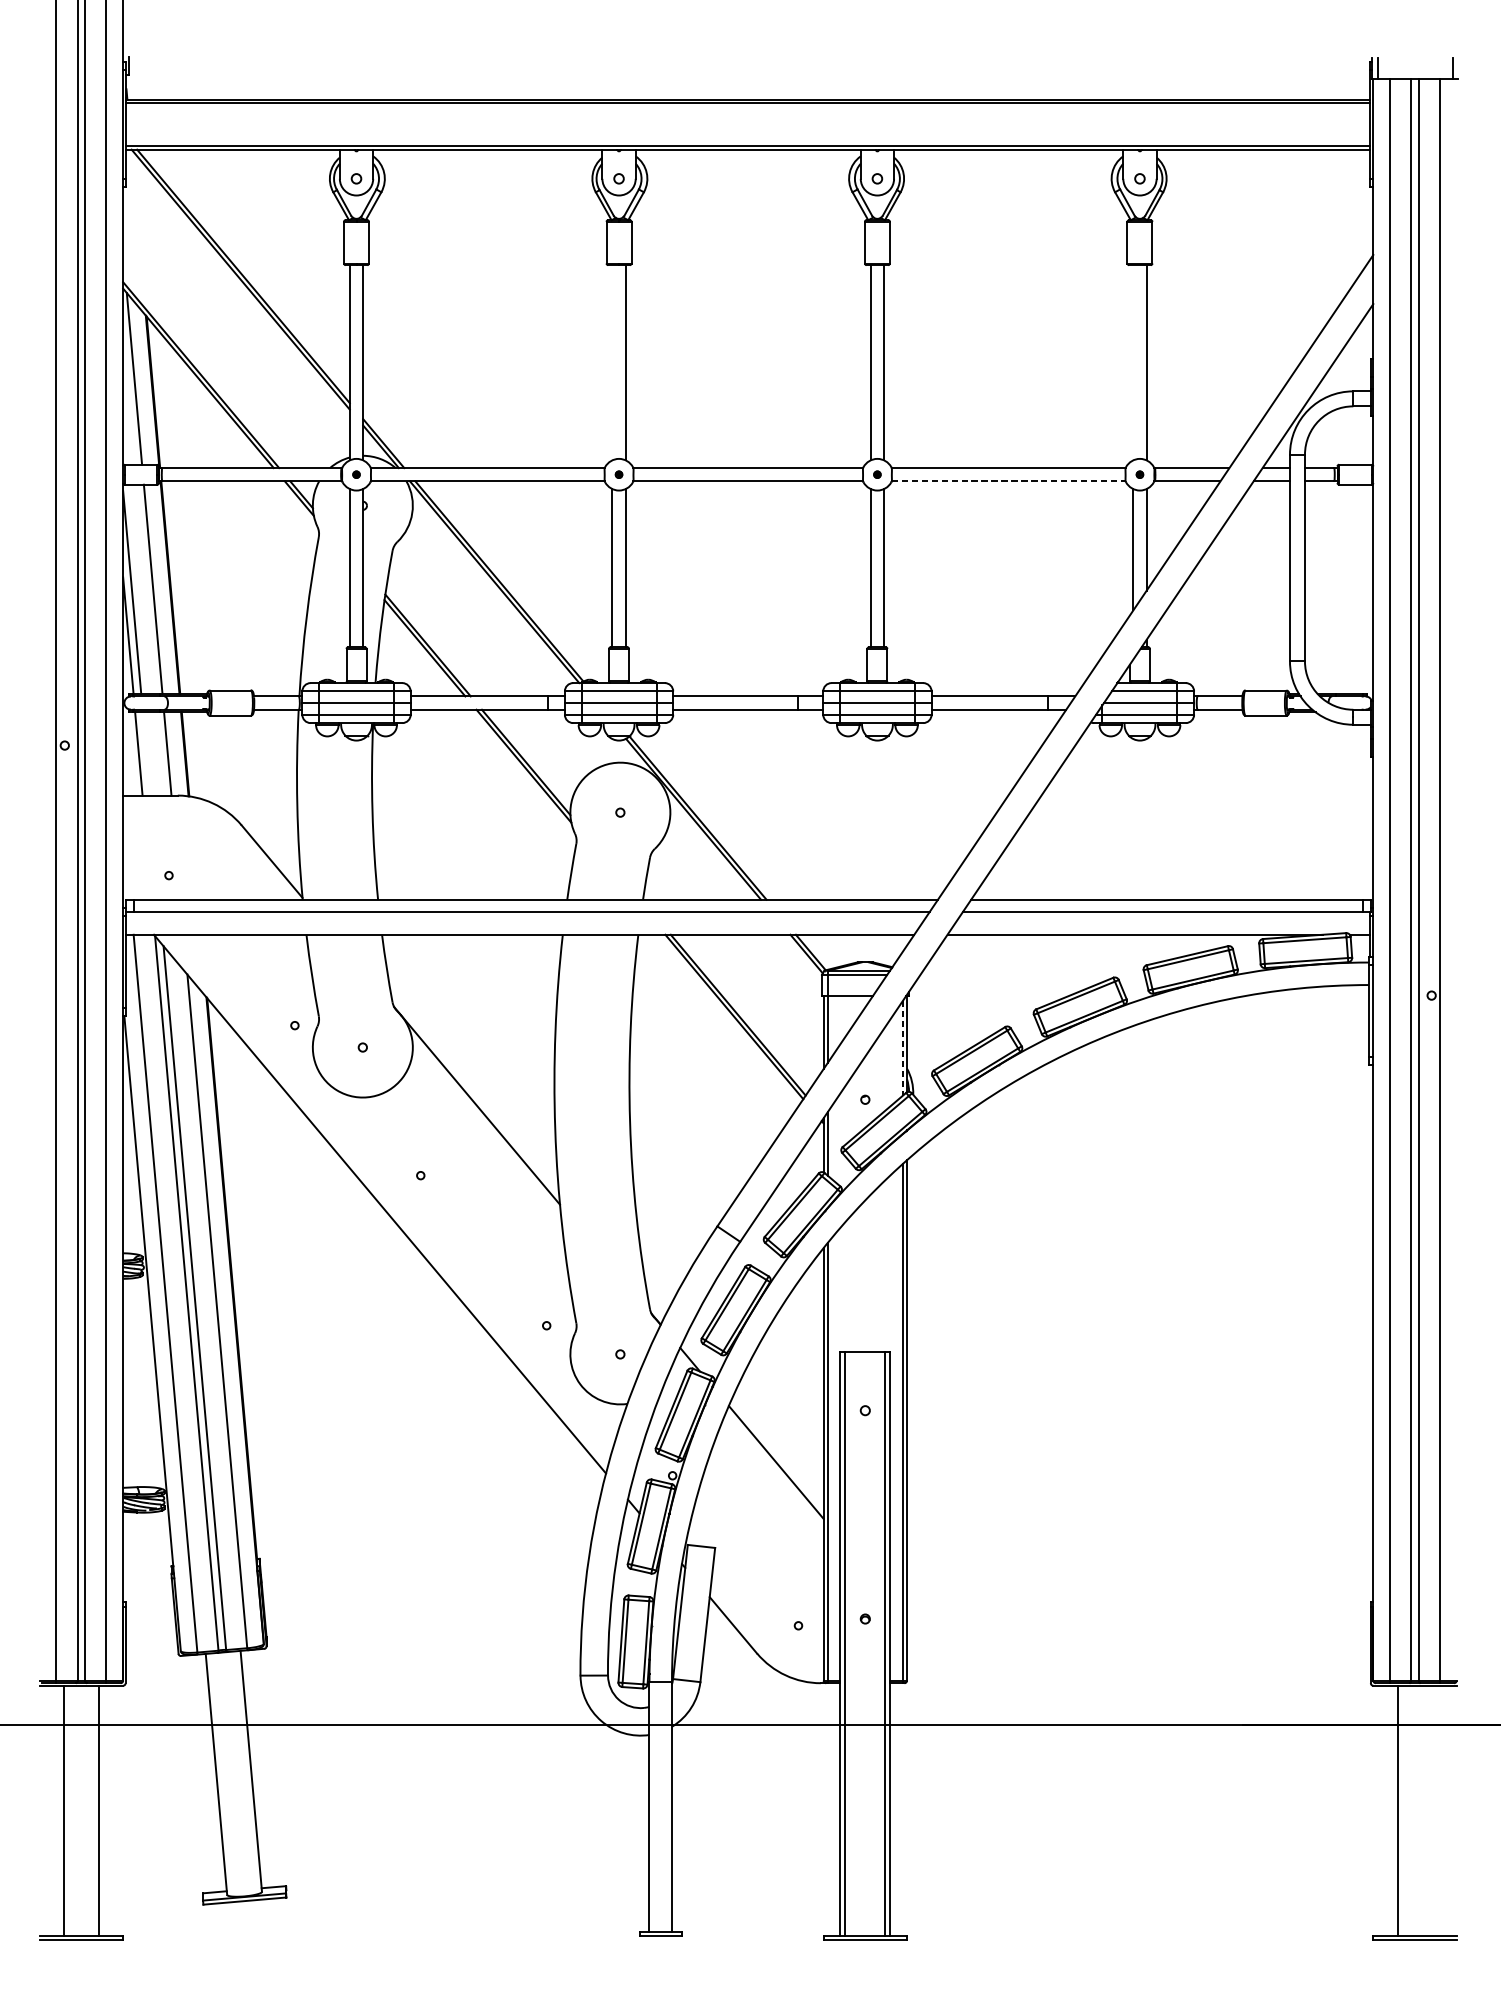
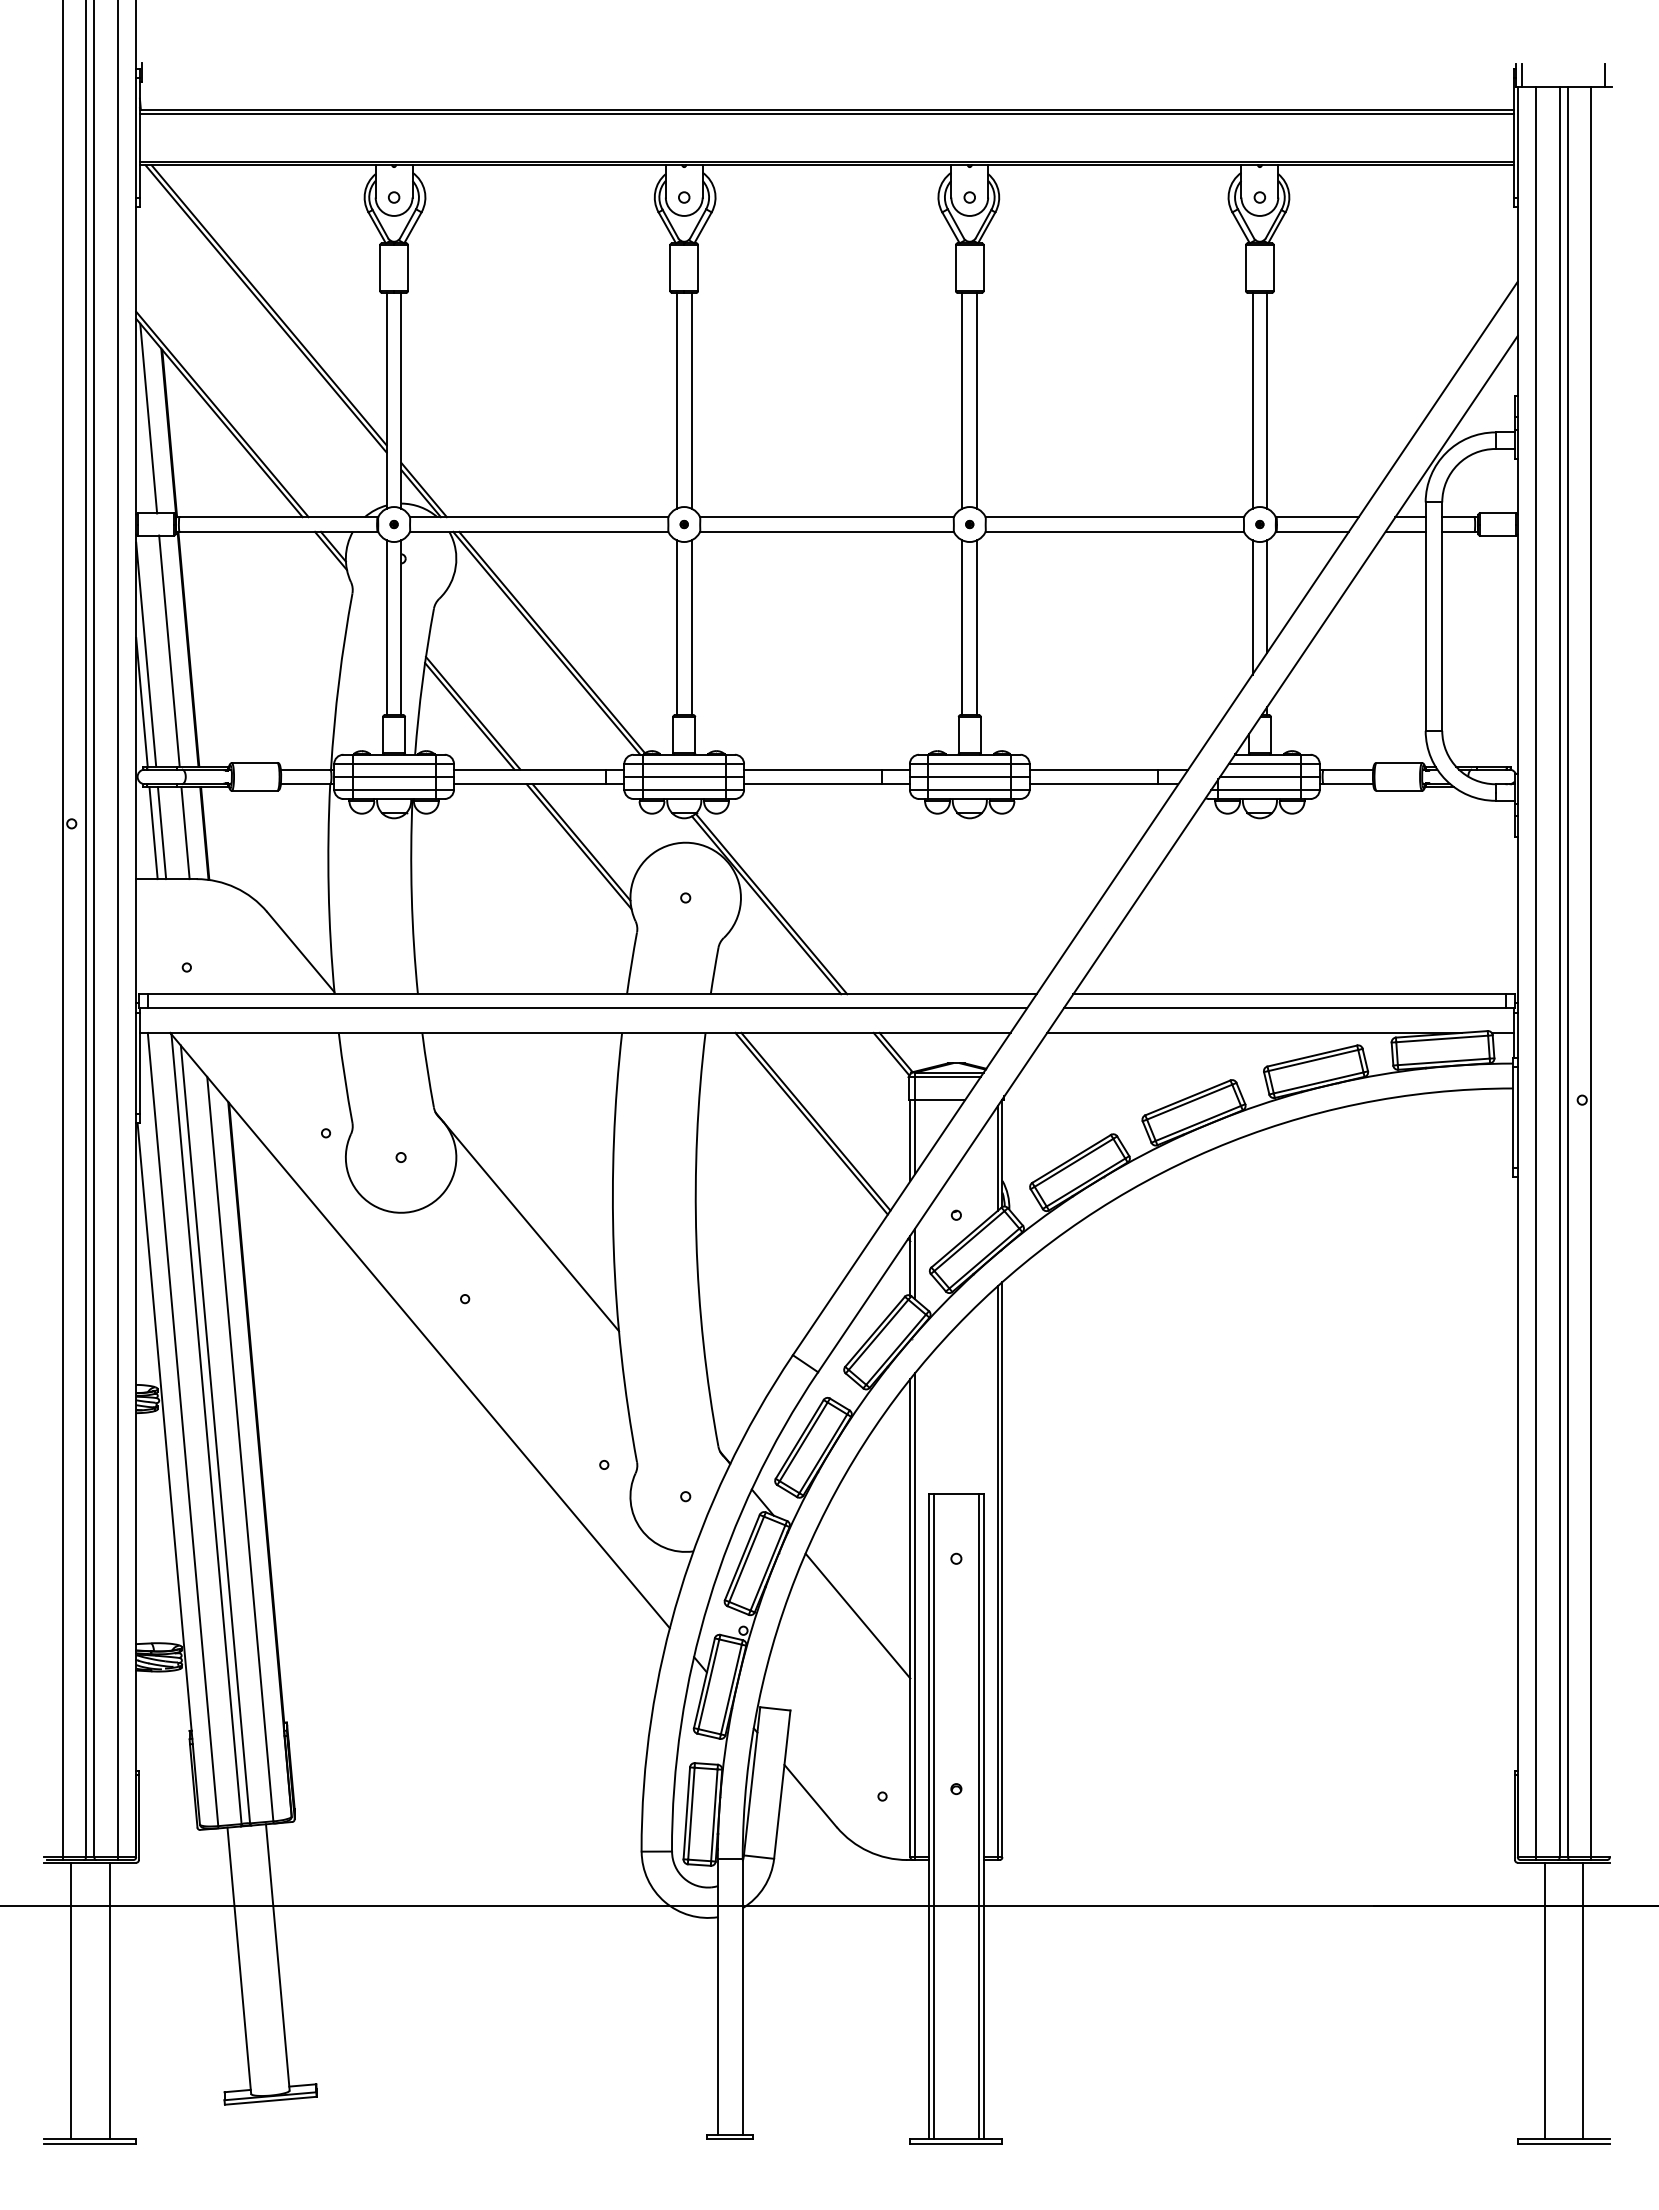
line: (612, 362) -> (676, 400), added
line: (1133, 362) -> (1252, 400), added
line: (1009, 481) -> (1115, 531), dashed -> solid
line: (146, 754) -> (161, 833), added
line: (902, 1048) -> (997, 1158), dashed -> solid
line: (1432, 1810) -> (1583, 2000), added

